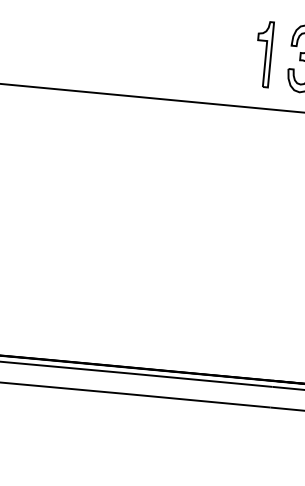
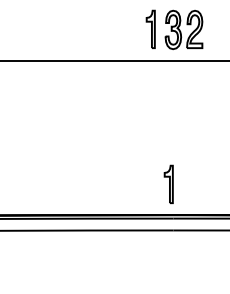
part: (269, 325) -> (168, 183), added

